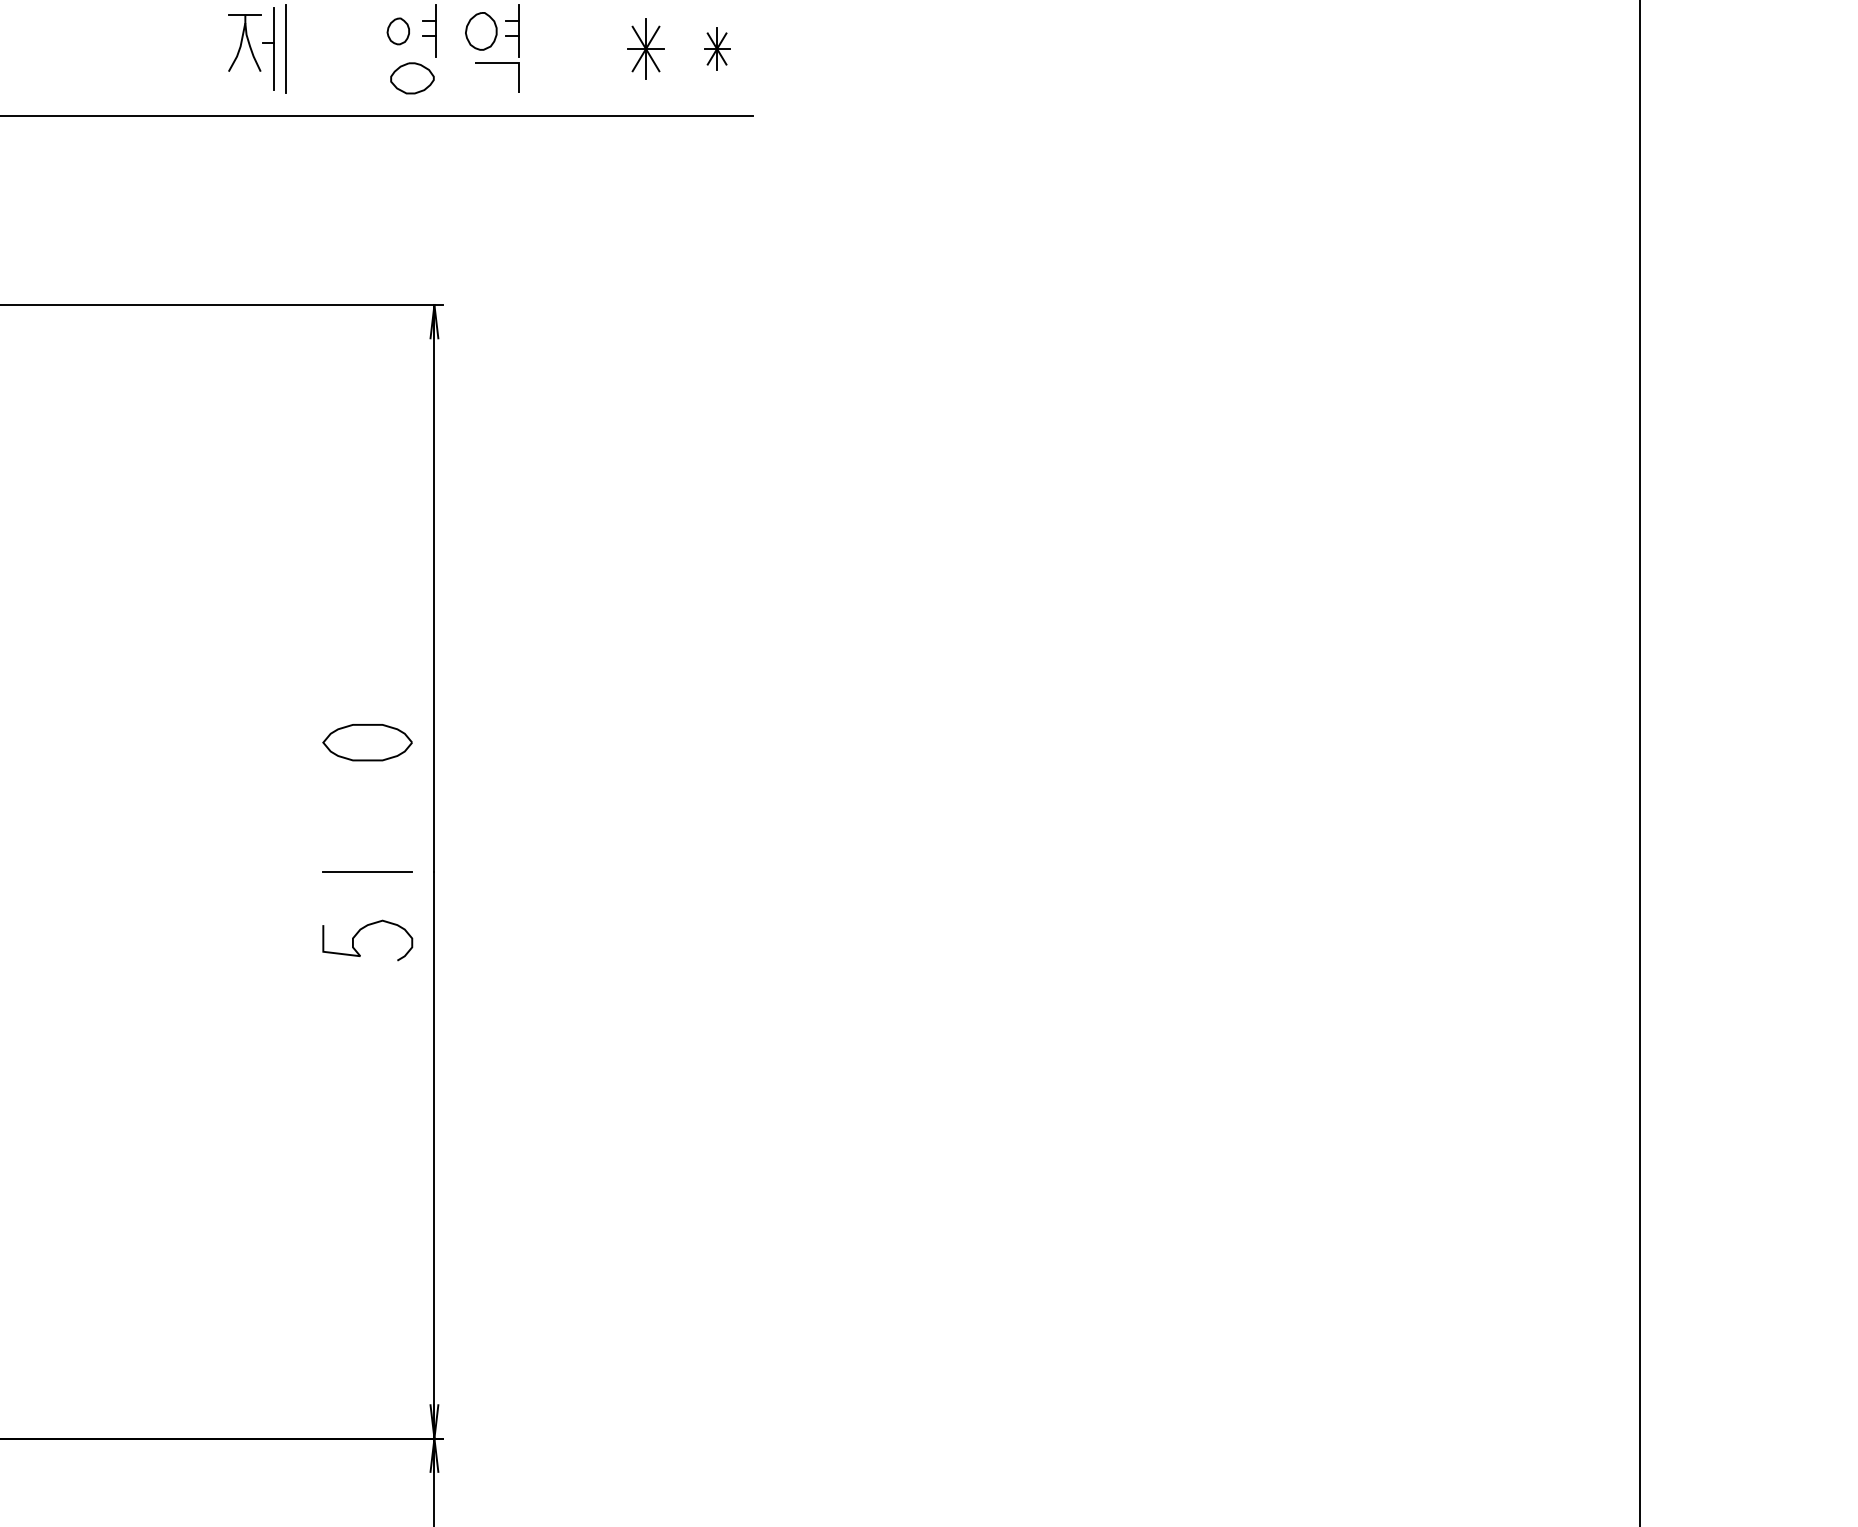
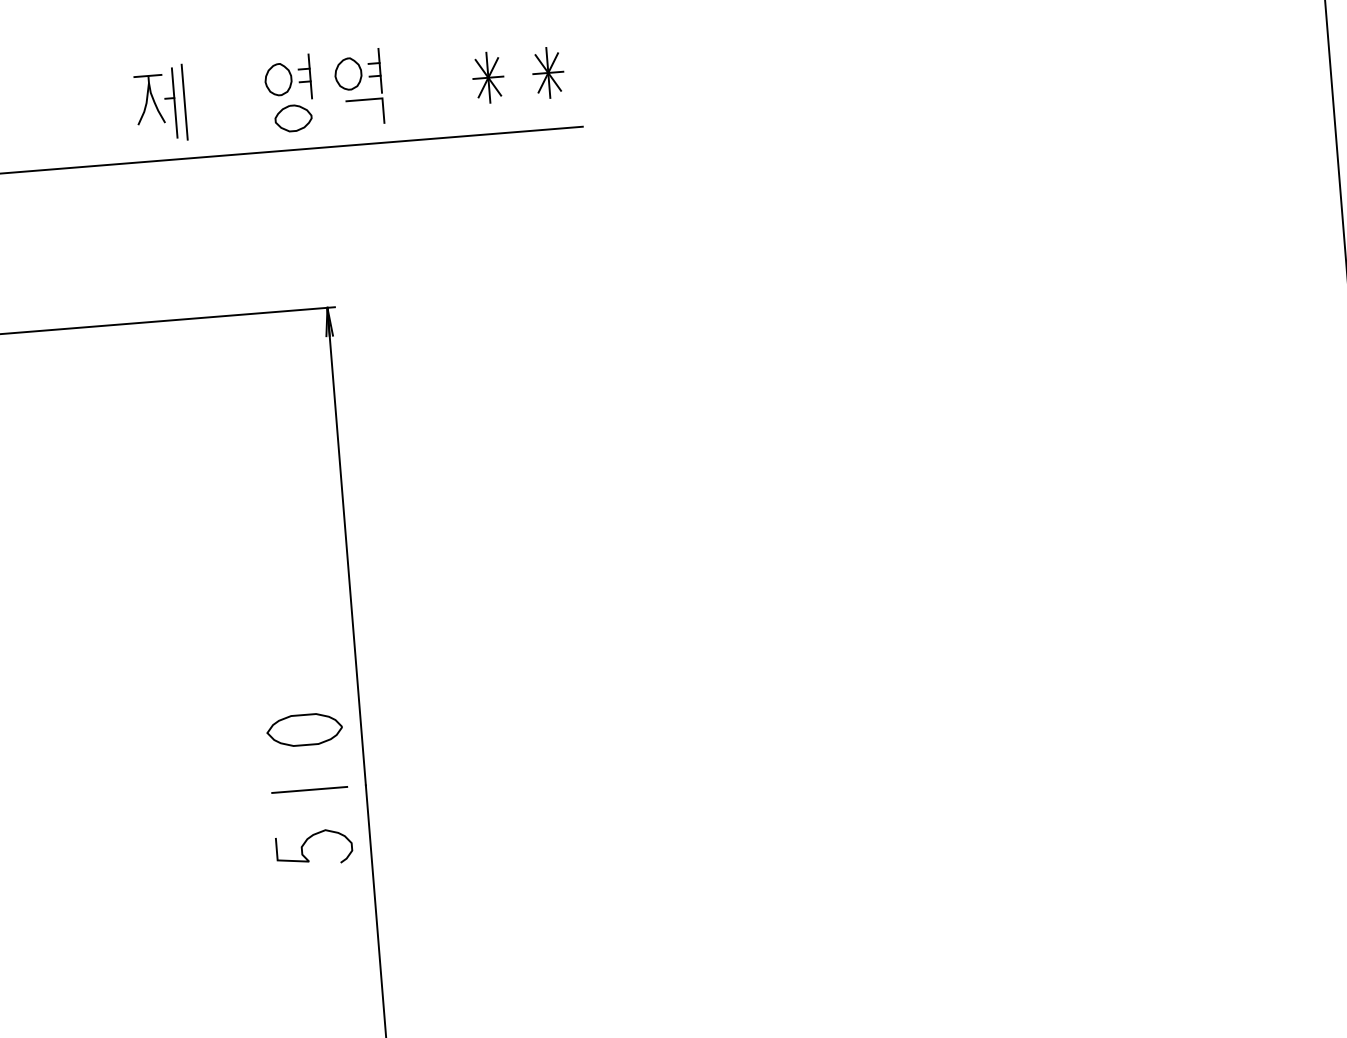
part: (398, 31) -> (278, 79), size x1.43
part: (716, 48) -> (547, 72), size x1.43
part: (367, 742) -> (304, 729), moved

